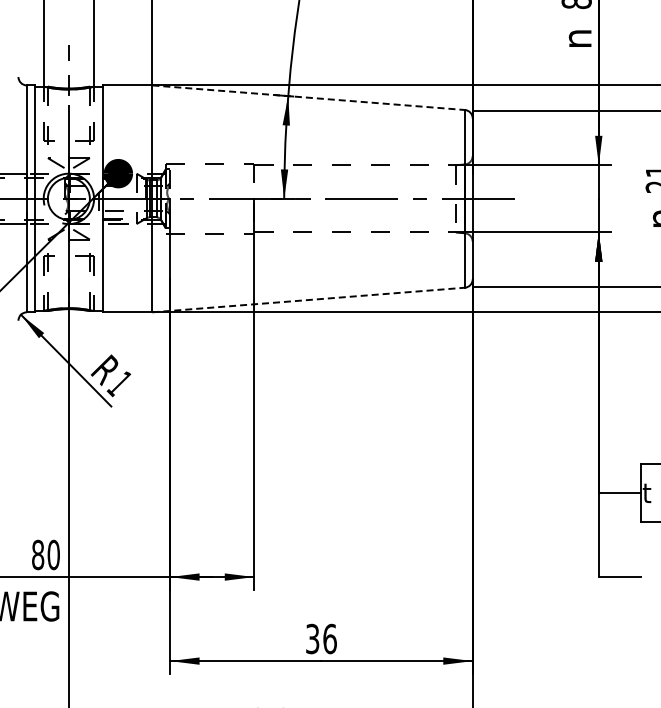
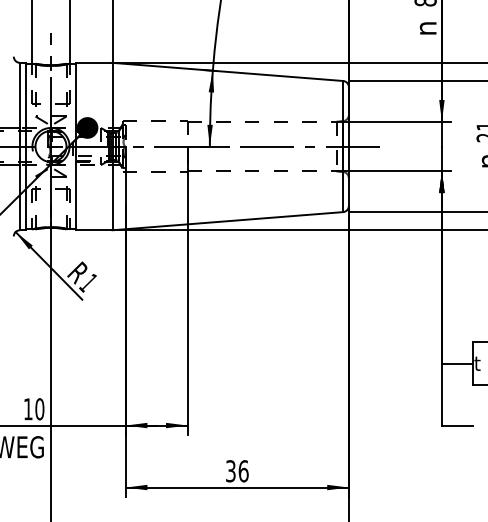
line: (308, 97) -> (227, 71), dashed -> solid
line: (308, 300) -> (227, 221), dashed -> solid
text: (38, 554) -> (28, 408), 80 -> 10

